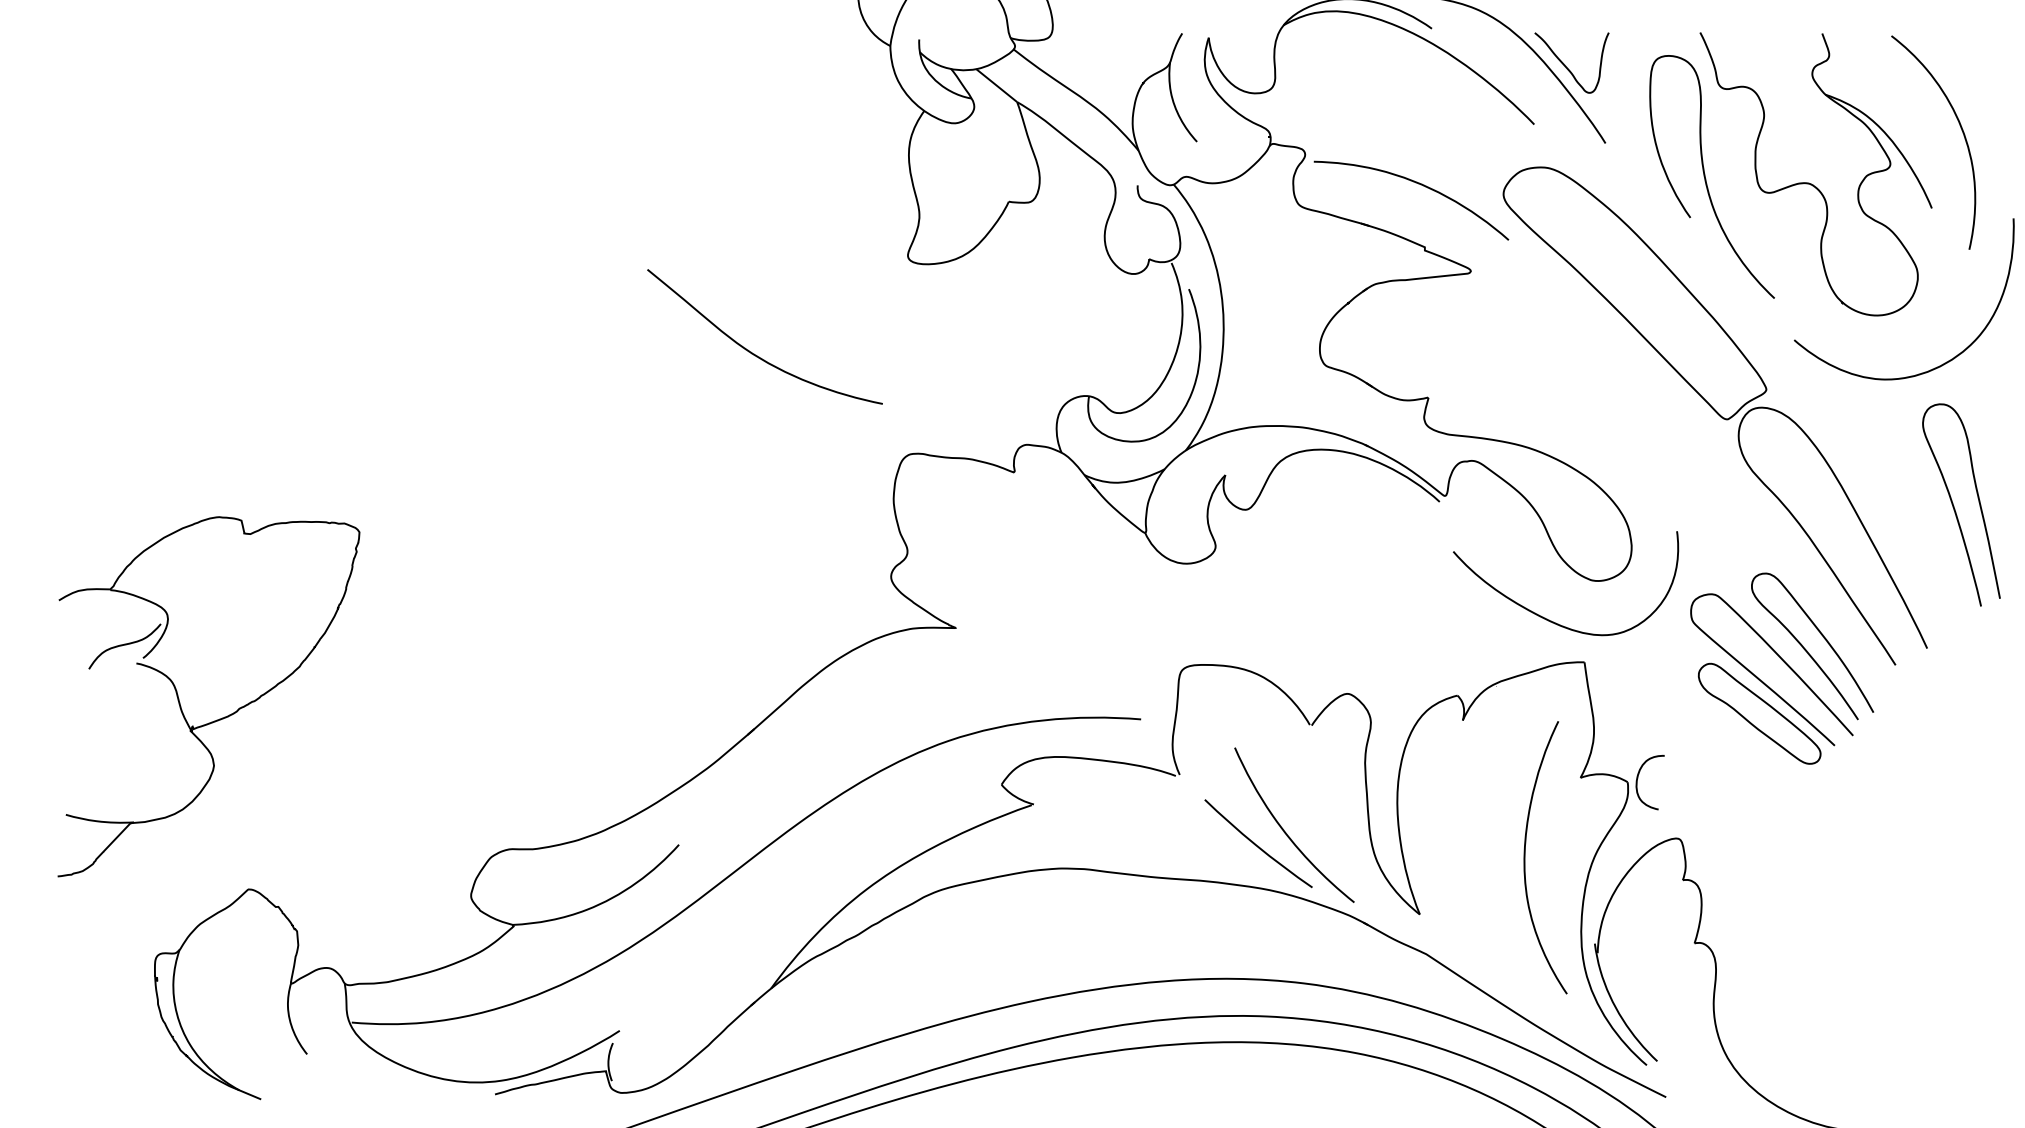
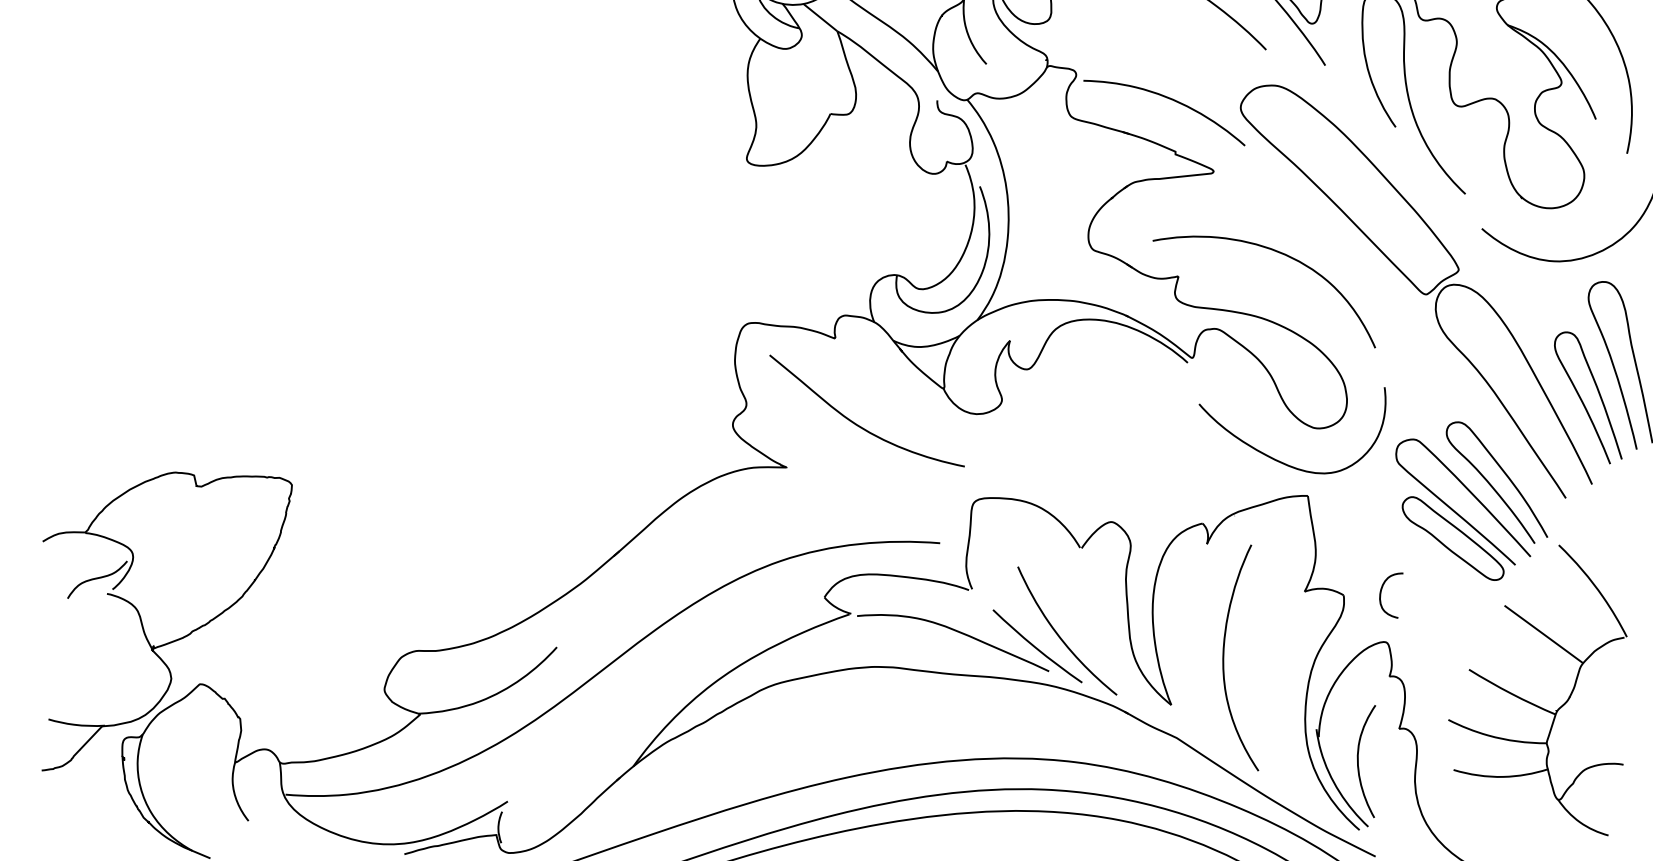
curve: (754, 353) -> (858, 424), moved
curve: (1546, 368) -> (1276, 252), added
curve: (1916, 548) -> (1583, 401), added
part: (216, 719) -> (173, 640), moved
curve: (1638, 778) -> (1381, 592), moved
curve: (1161, 826) -> (957, 632), added
curve: (1525, 857) -> (1224, 657), moved
part: (1854, 911) -> (1531, 702), added
curve: (1645, 982) -> (1358, 761), added

